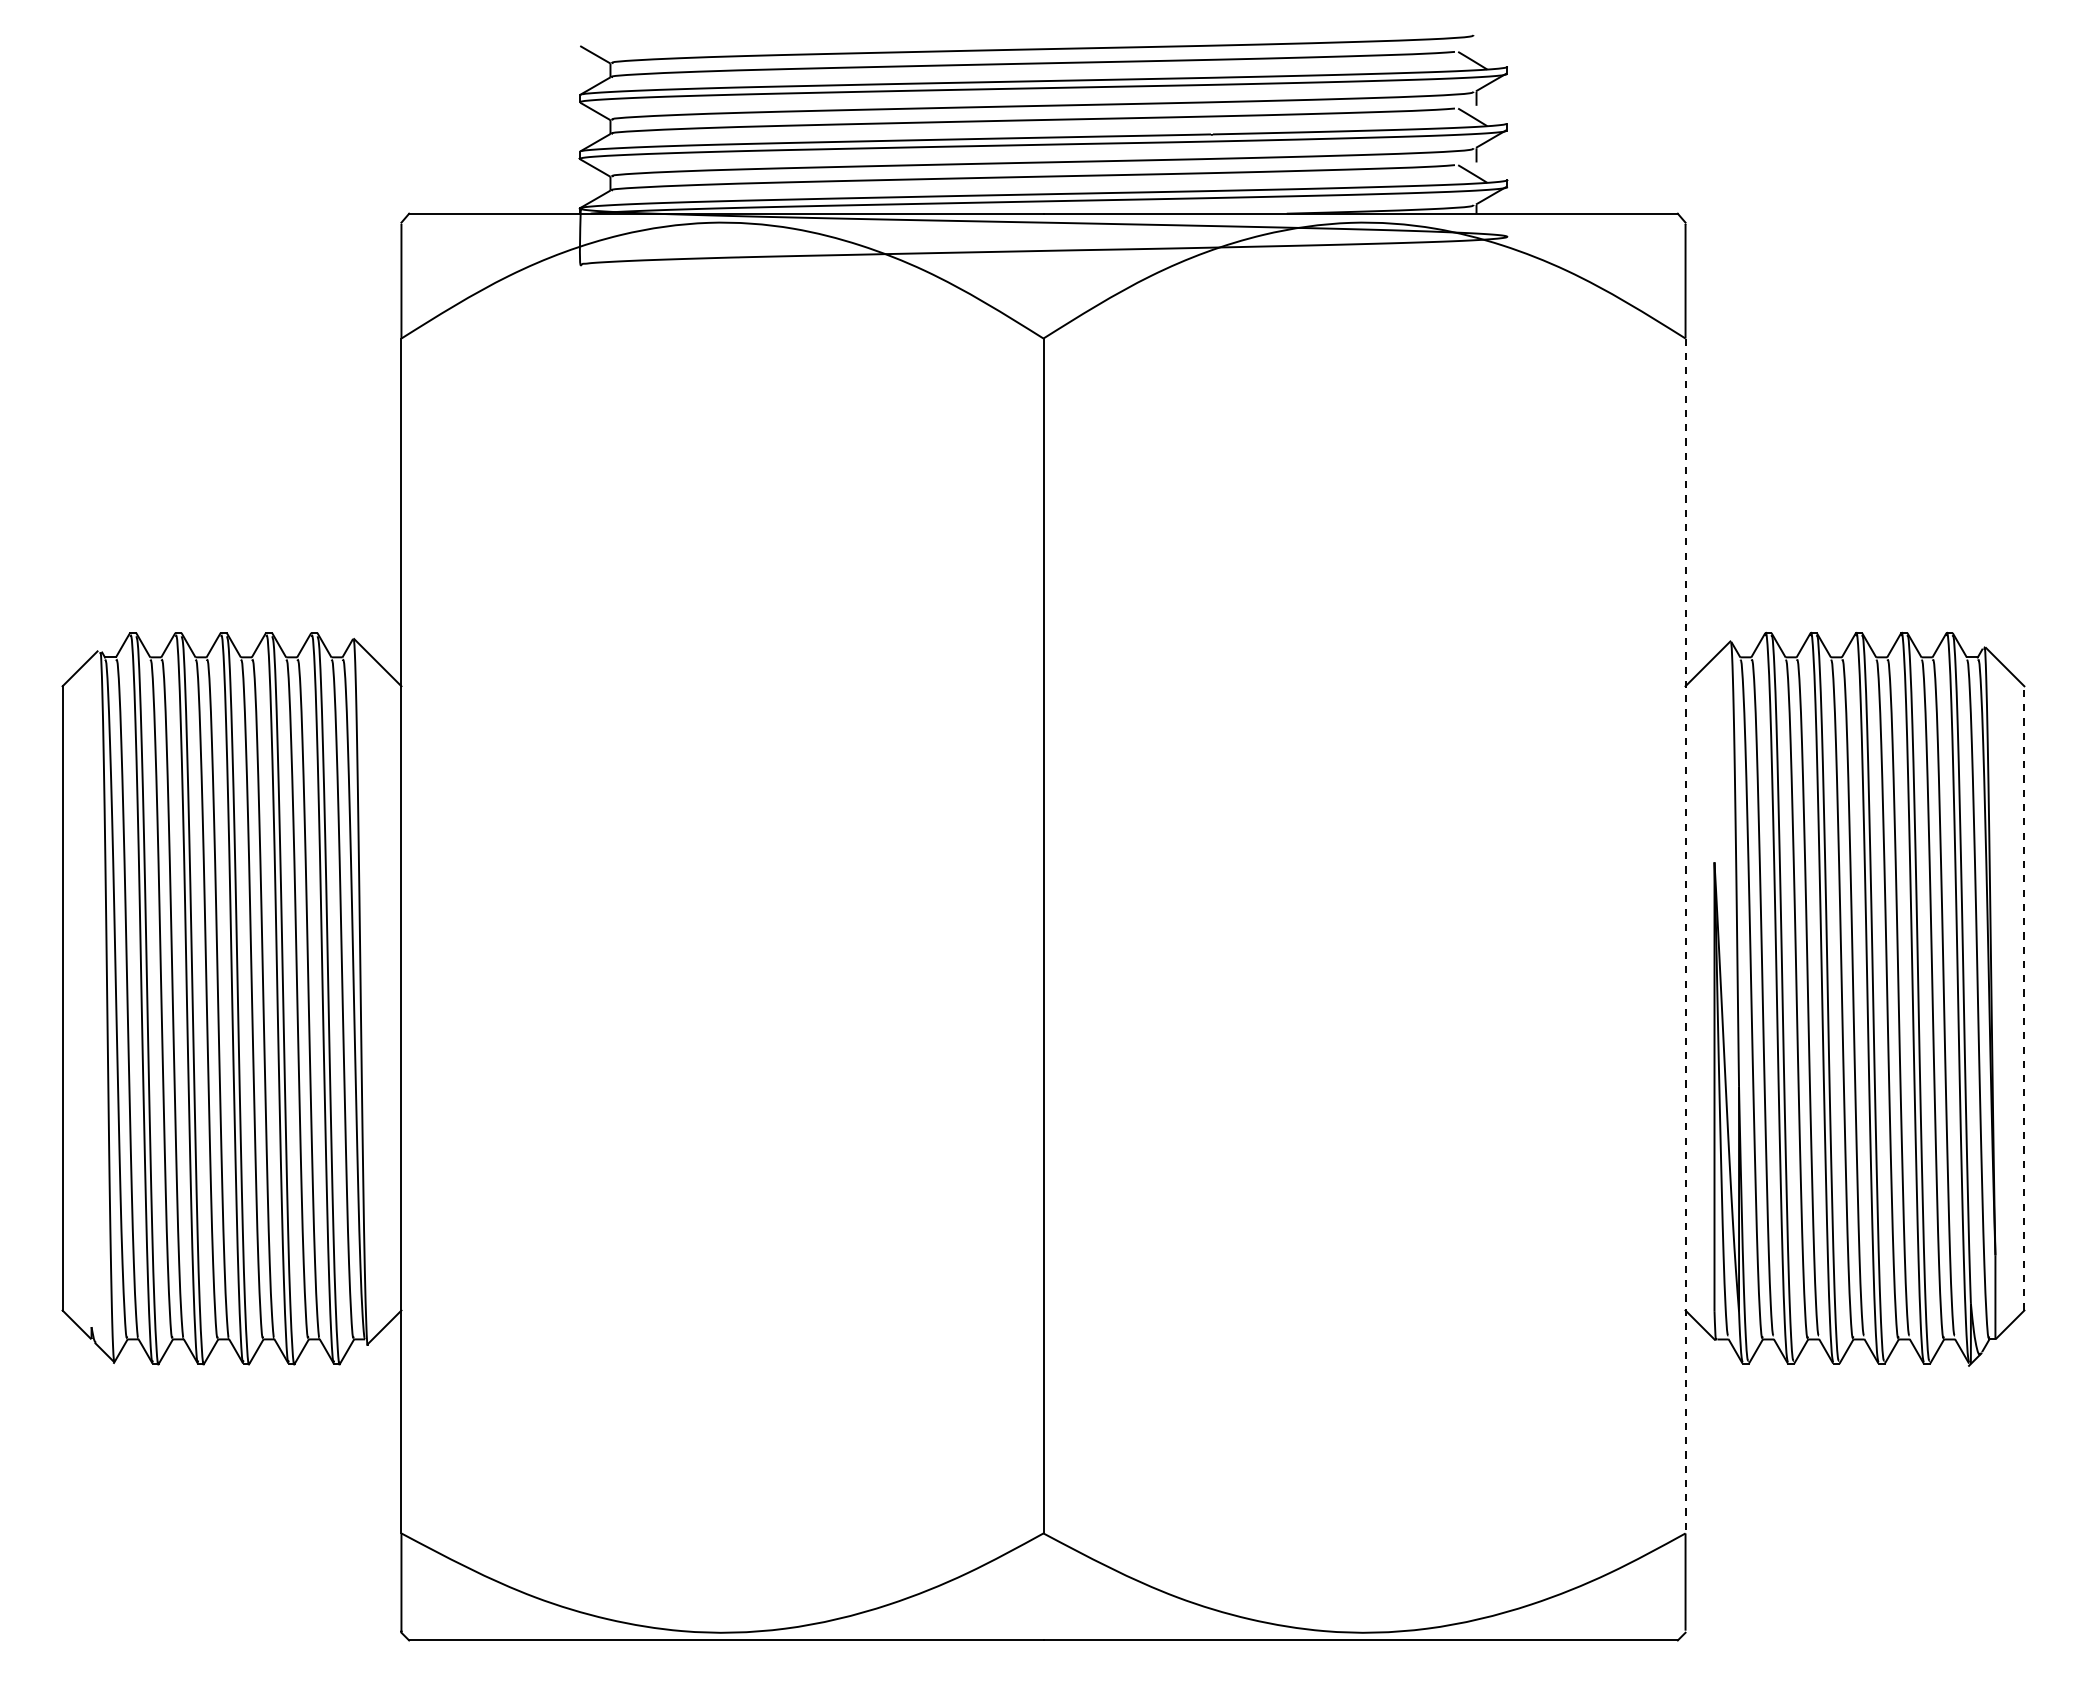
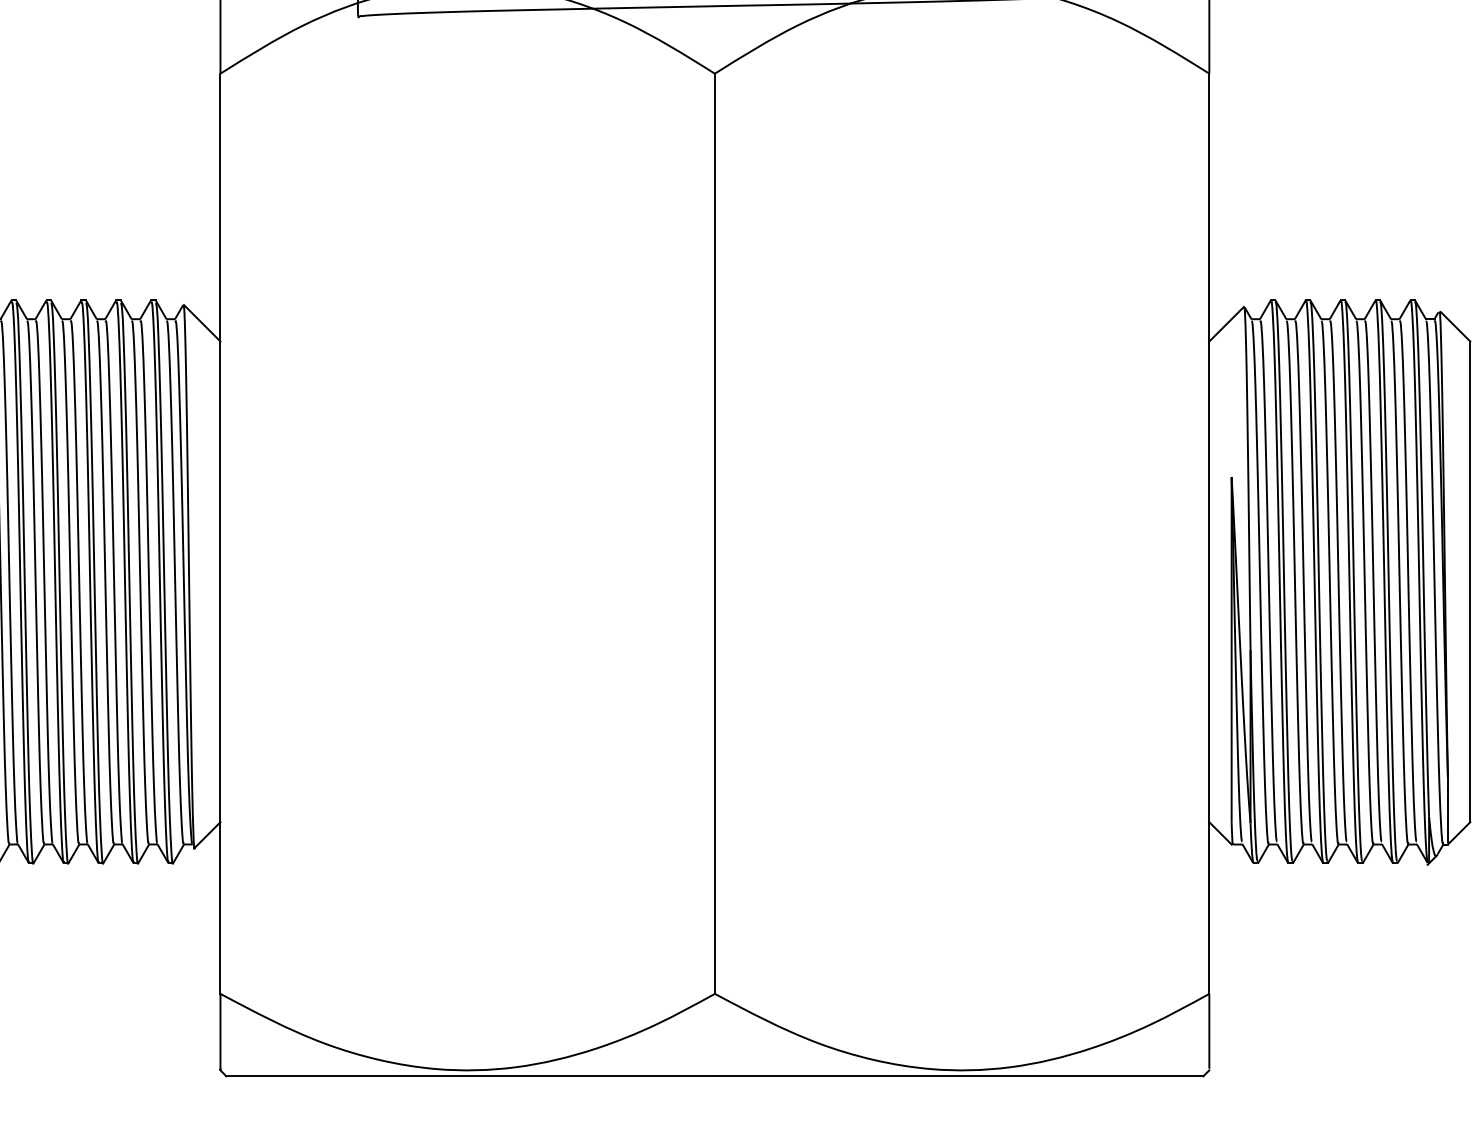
line: (1685, 936) -> (1209, 534), dashed -> solid
line: (2024, 997) -> (1470, 581), dashed -> solid

